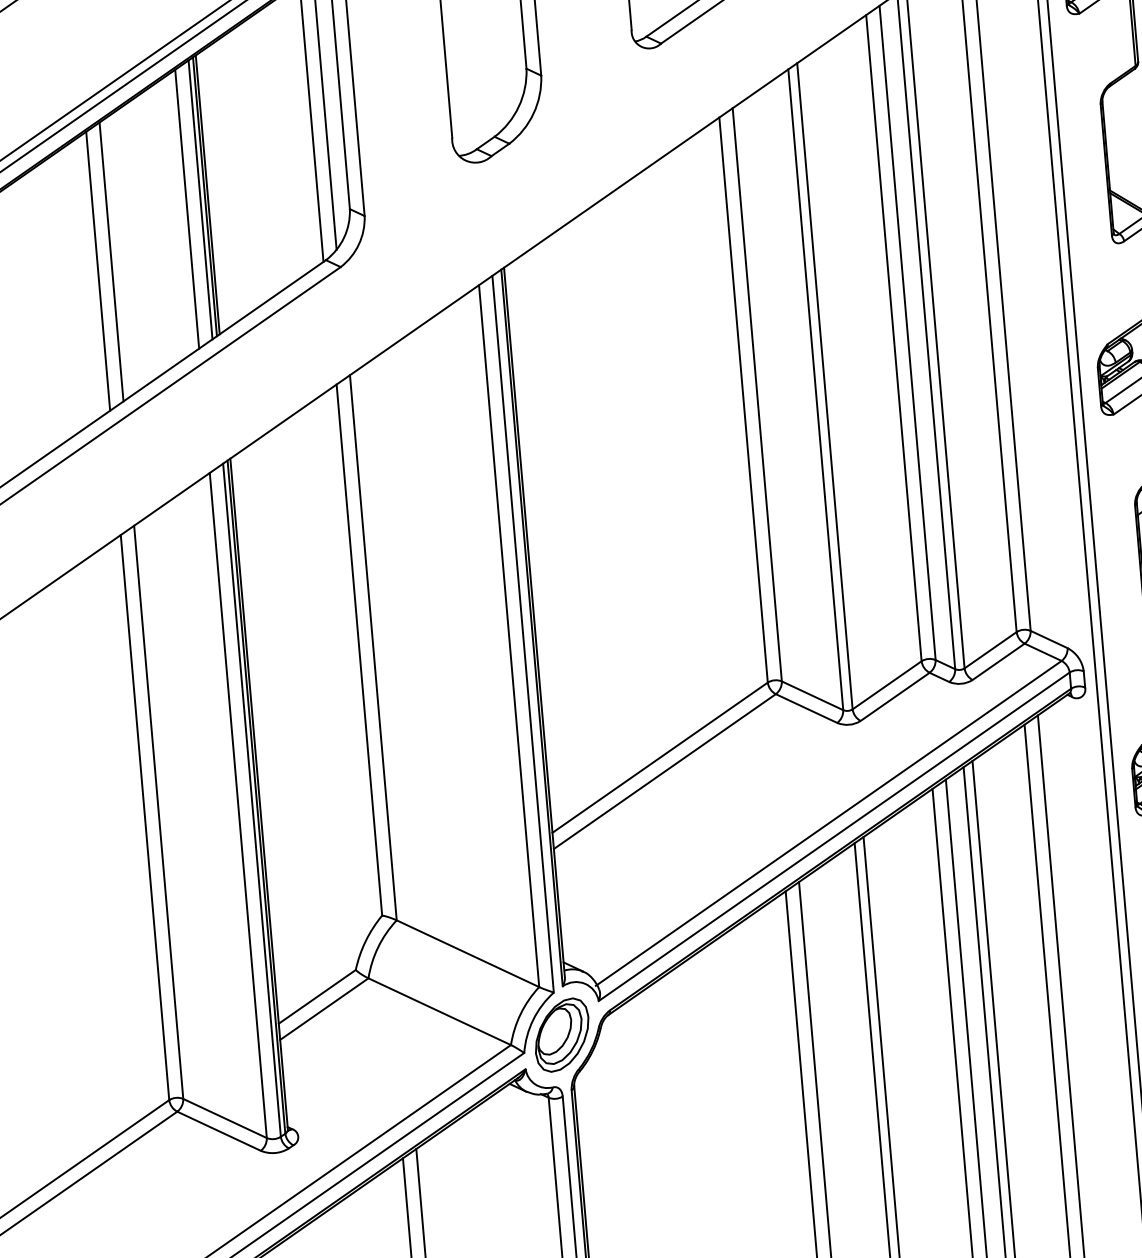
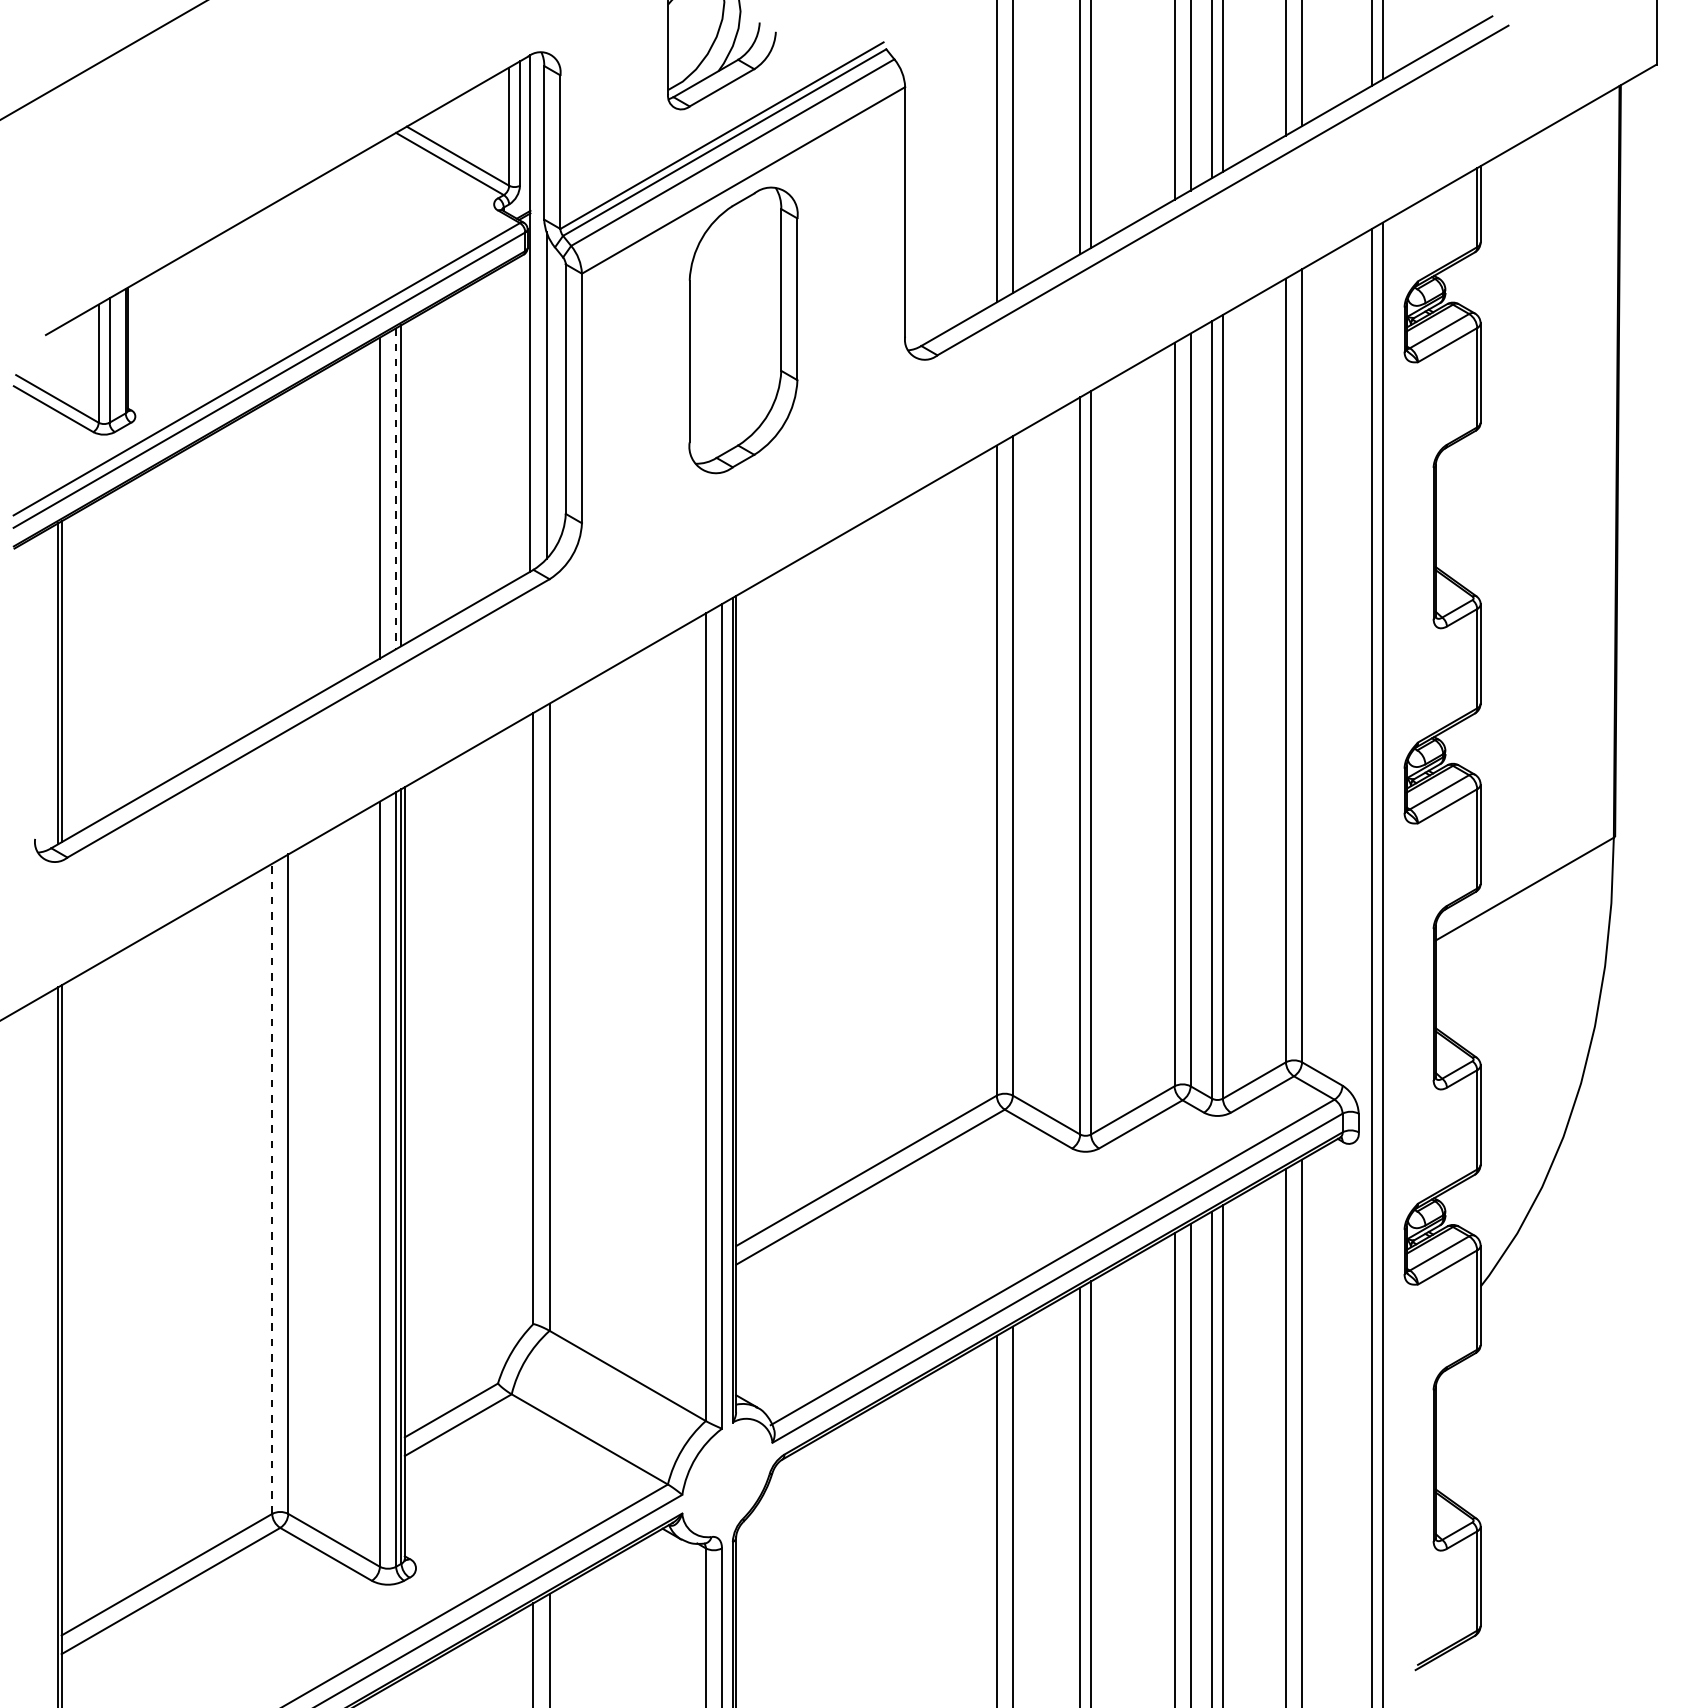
line: (207, 194) -> (404, 483), removed
line: (200, 200) -> (396, 489), solid -> dashed
line: (111, 261) -> (288, 550), removed
line: (98, 270) -> (272, 559), removed
line: (145, 817) -> (272, 1188), solid -> dashed
part: (561, 1034) -> (726, 1477), removed

